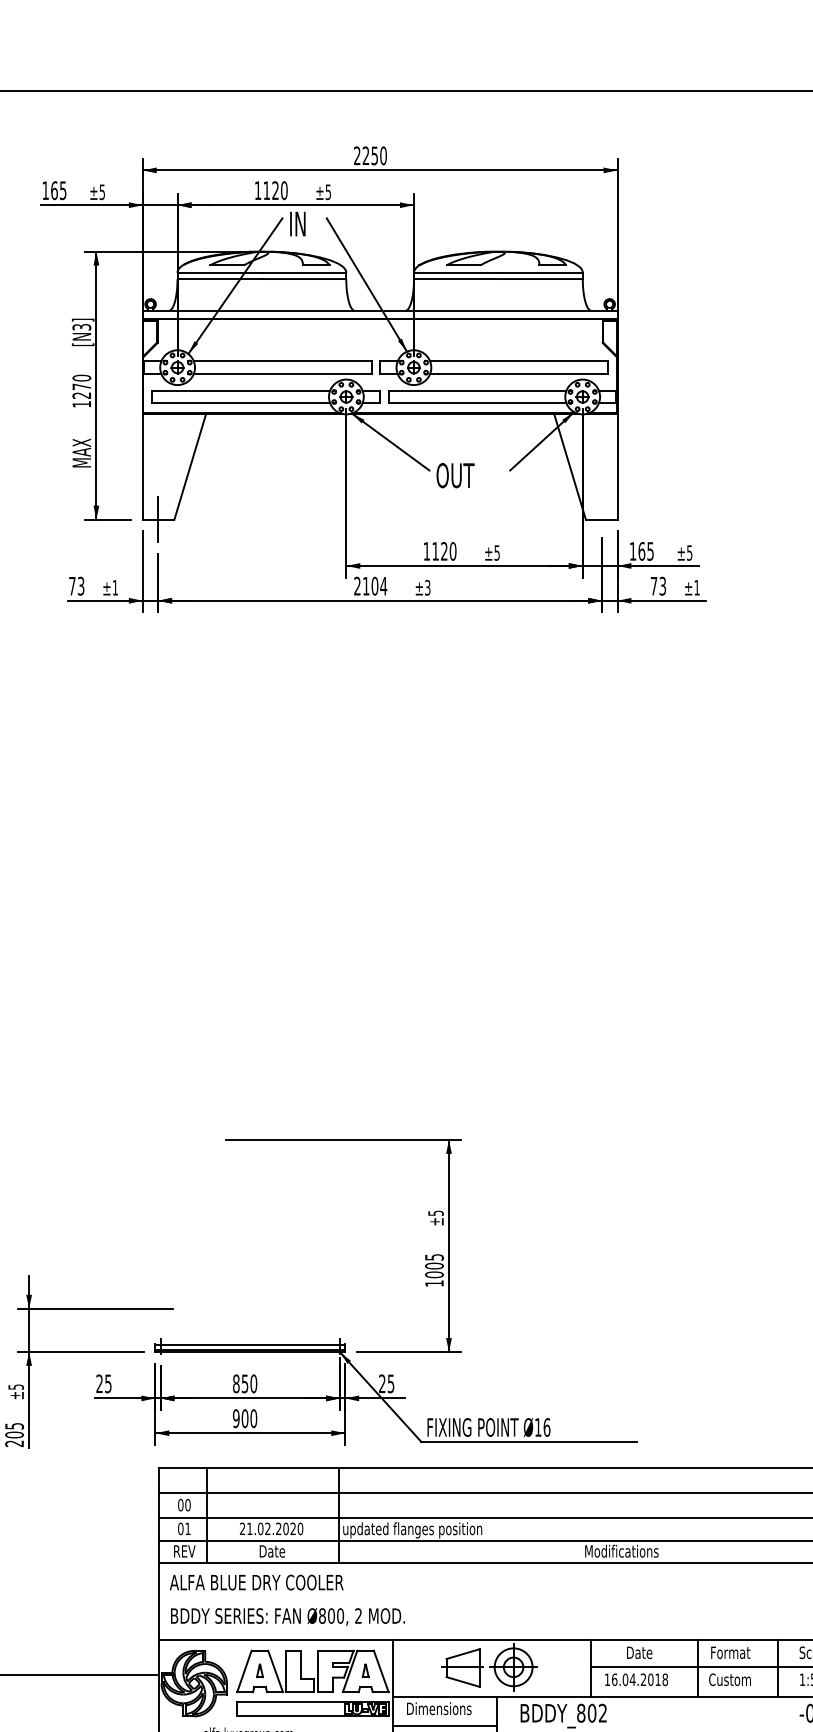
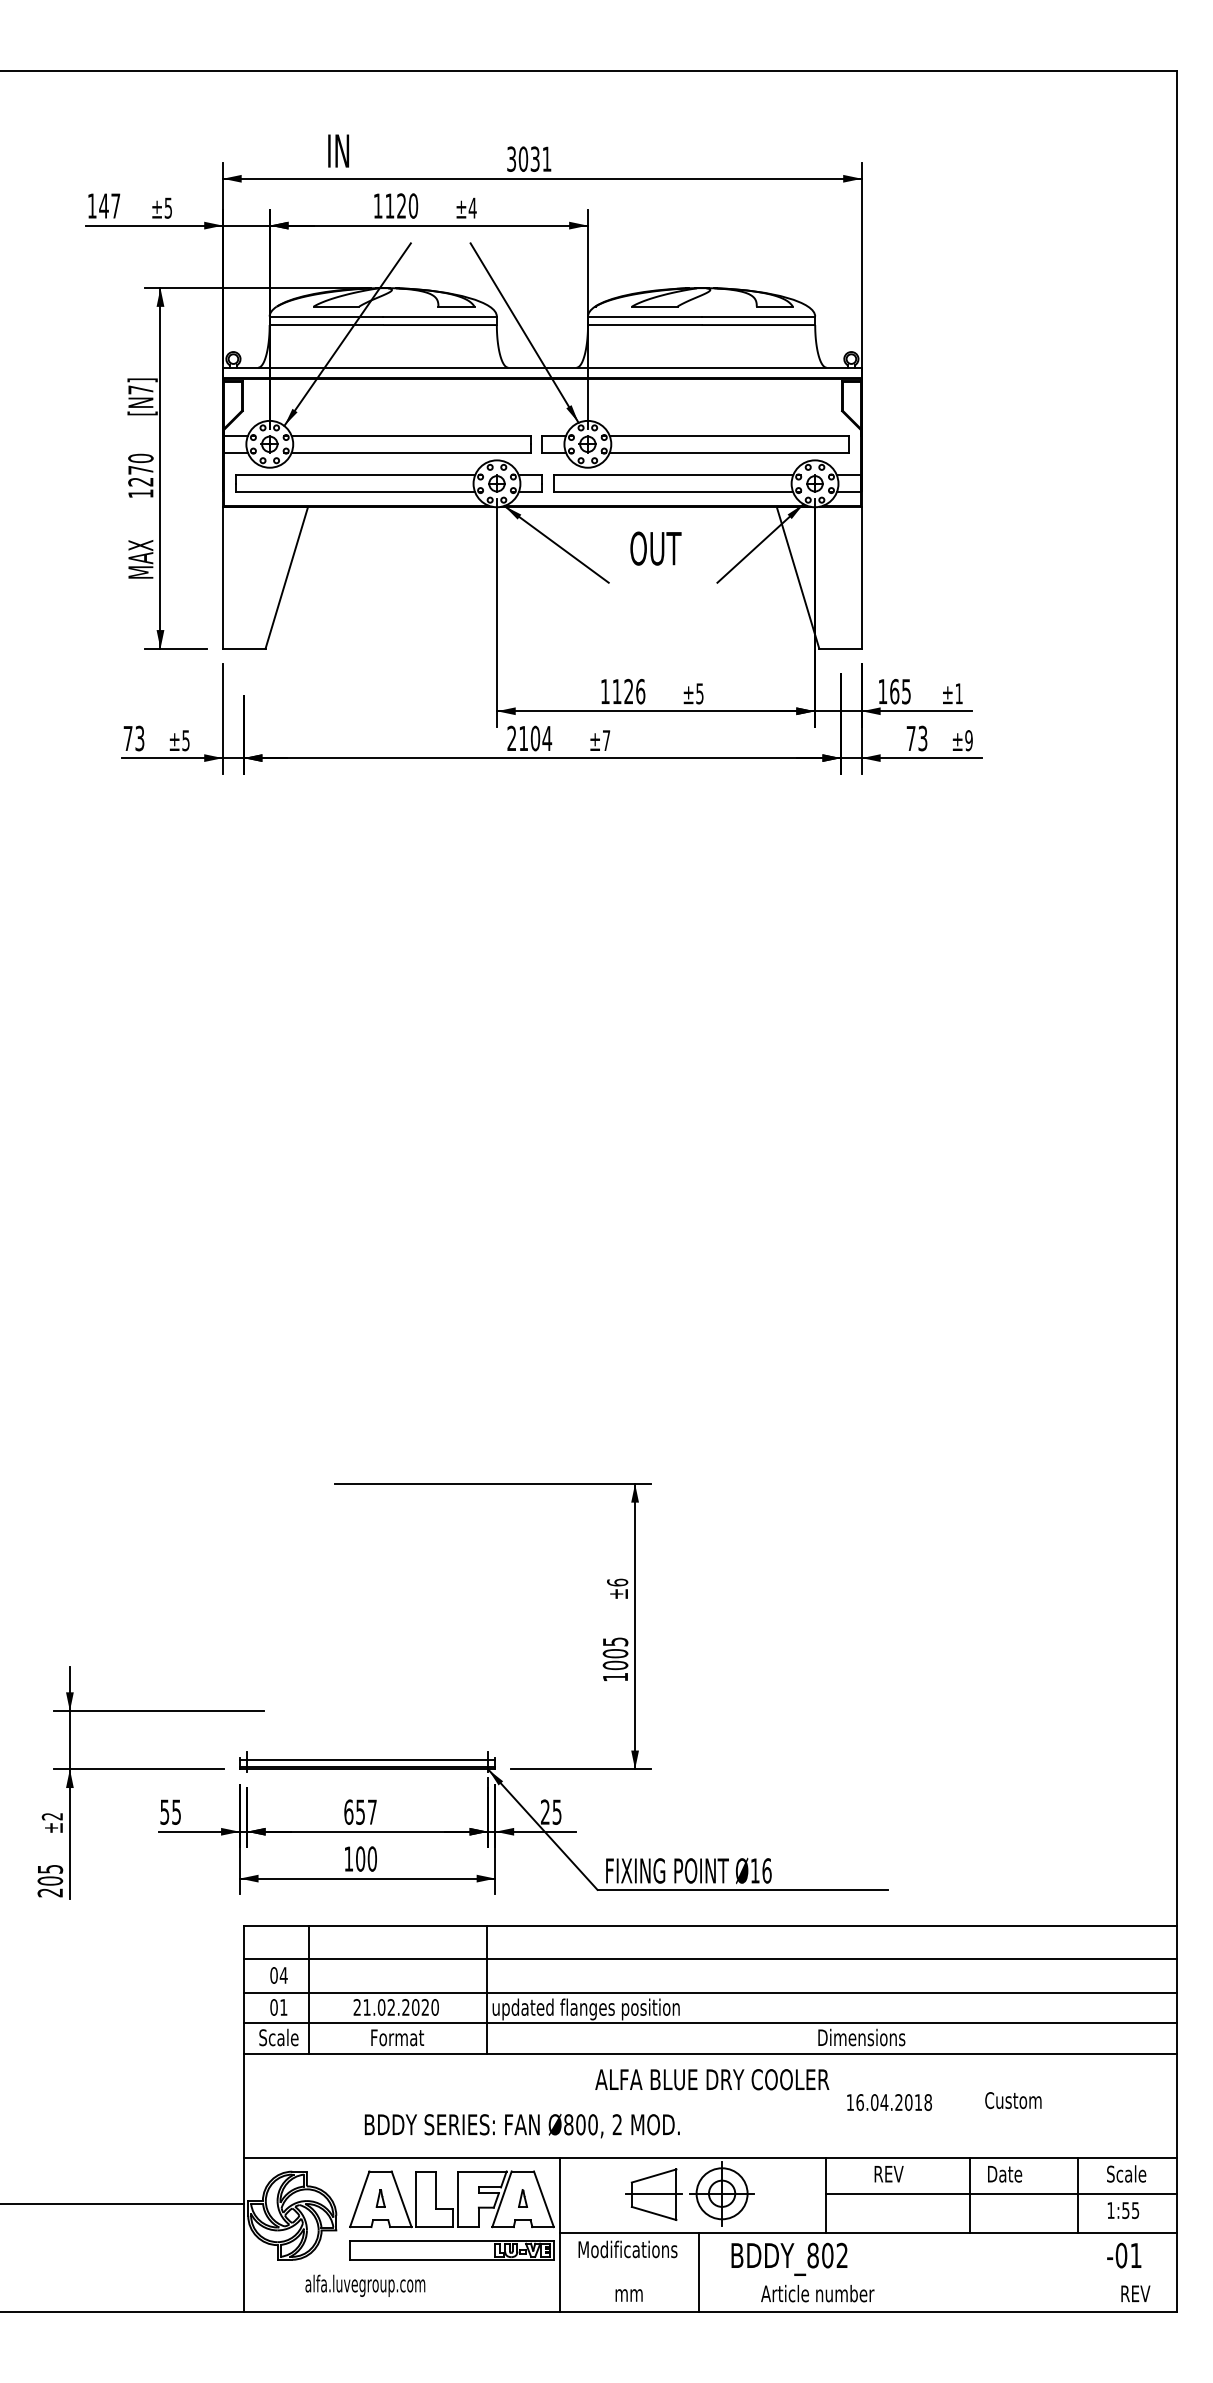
text: (370, 155) -> (529, 158), 2250 -> 3031
text: (58, 190) -> (109, 205), 165 -> 147
text: (328, 191) -> (472, 207), ±5 -> ±4
text: (297, 223) -> (338, 150), moved
text: (81, 326) -> (140, 389), [N3] -> [N7]
text: (455, 475) -> (655, 548), moved
line: (158, 519) -> (243, 648), removed
text: (453, 551) -> (640, 691), 1120 -> 1126
text: (689, 552) -> (958, 693), ±5 -> ±1
text: (114, 587) -> (185, 740), ±1 -> ±5
text: (427, 587) -> (606, 740), ±3 -> ±7
text: (696, 587) -> (968, 740), ±1 -> ±9
text: (435, 1213) -> (617, 1582), ±5 -> ±6
text: (99, 1383) -> (164, 1811), 25 -> 55
text: (245, 1383) -> (360, 1811), 850 -> 657
text: (16, 1387) -> (52, 1816), ±5 -> ±2
text: (236, 1418) -> (348, 1858), 900 -> 100
text: (187, 1505) -> (283, 1975), 00 -> 04
text: (184, 1551) -> (278, 2037), REV -> Scale
text: (272, 1551) -> (397, 2037), Date -> Format
text: (622, 1551) -> (868, 2037), Modifications -> Dimensions
text: (256, 1582) -> (712, 2079), moved
text: (287, 1616) -> (521, 2125), moved
text: (640, 1653) -> (892, 2174), Date -> REV
text: (730, 1653) -> (1014, 2174), Format -> Date
text: (636, 1679) -> (889, 2102), moved
text: (730, 1679) -> (1013, 2100), moved
text: (444, 1708) -> (628, 2249), Dimensions -> Modifications
line: (444, 1726) -> (629, 2273), removed

